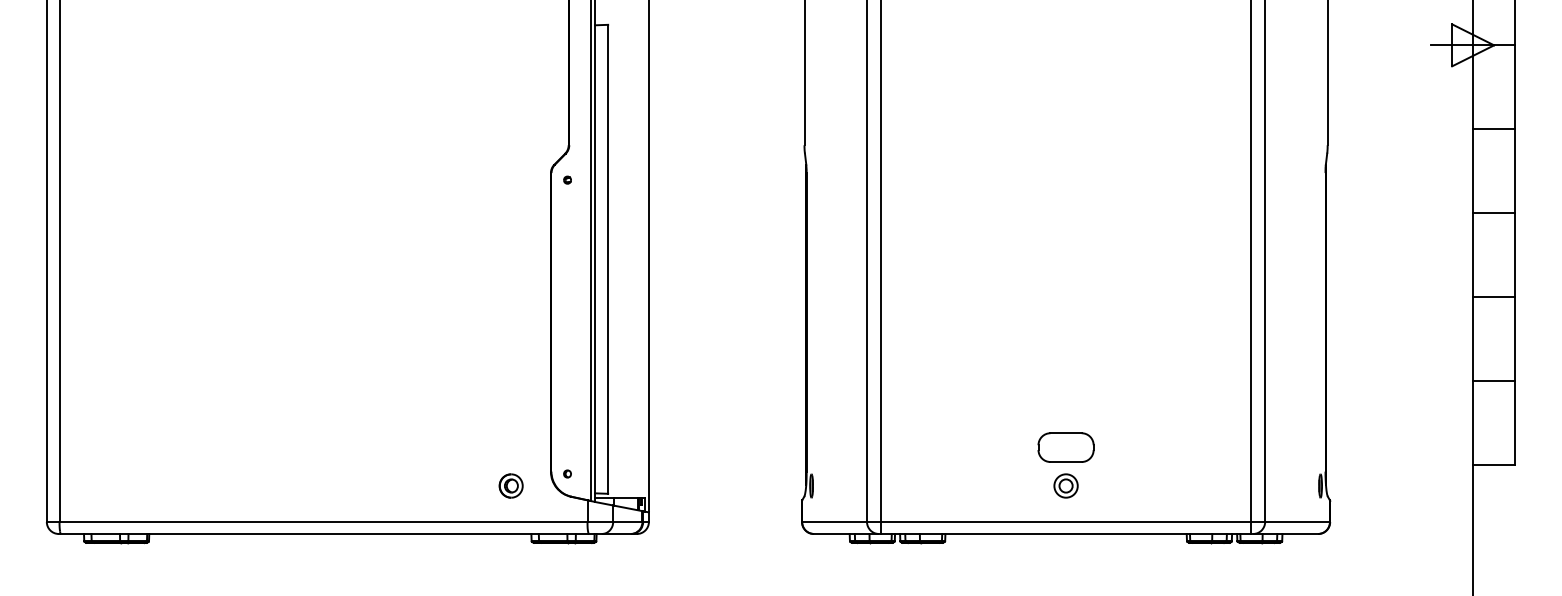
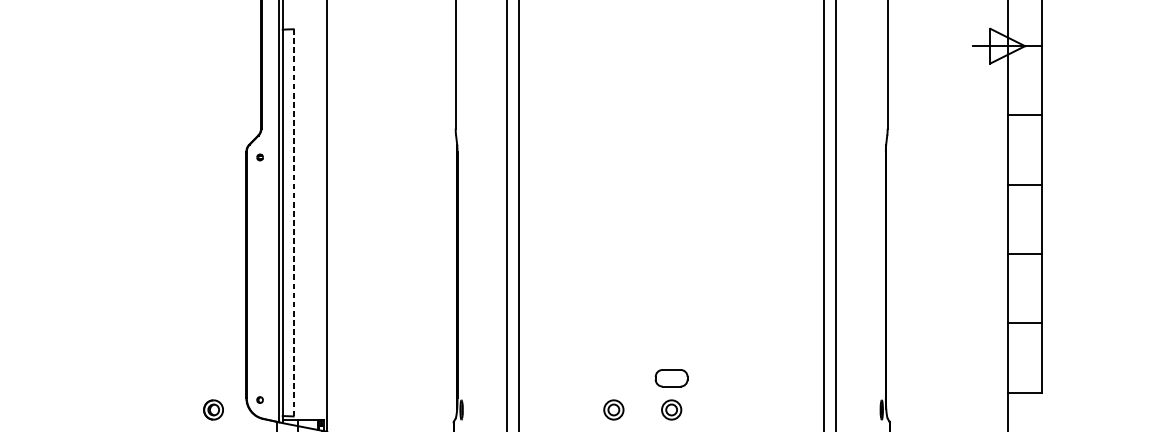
line: (608, 258) -> (293, 222), solid -> dashed
part: (1065, 447) -> (671, 378), size x0.7
part: (995, 485) -> (613, 409), added

